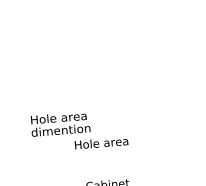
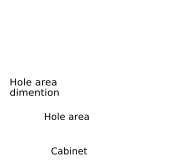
text: (60, 123) -> (34, 86), moved

